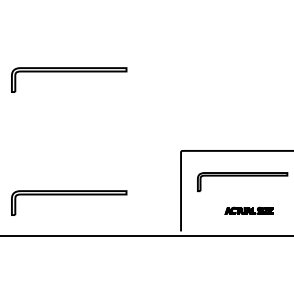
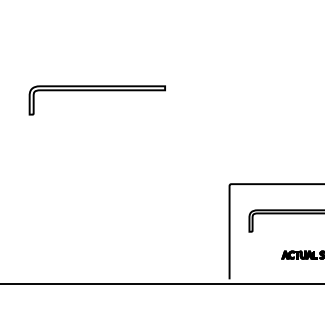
part: (69, 195) -> (97, 236), removed

